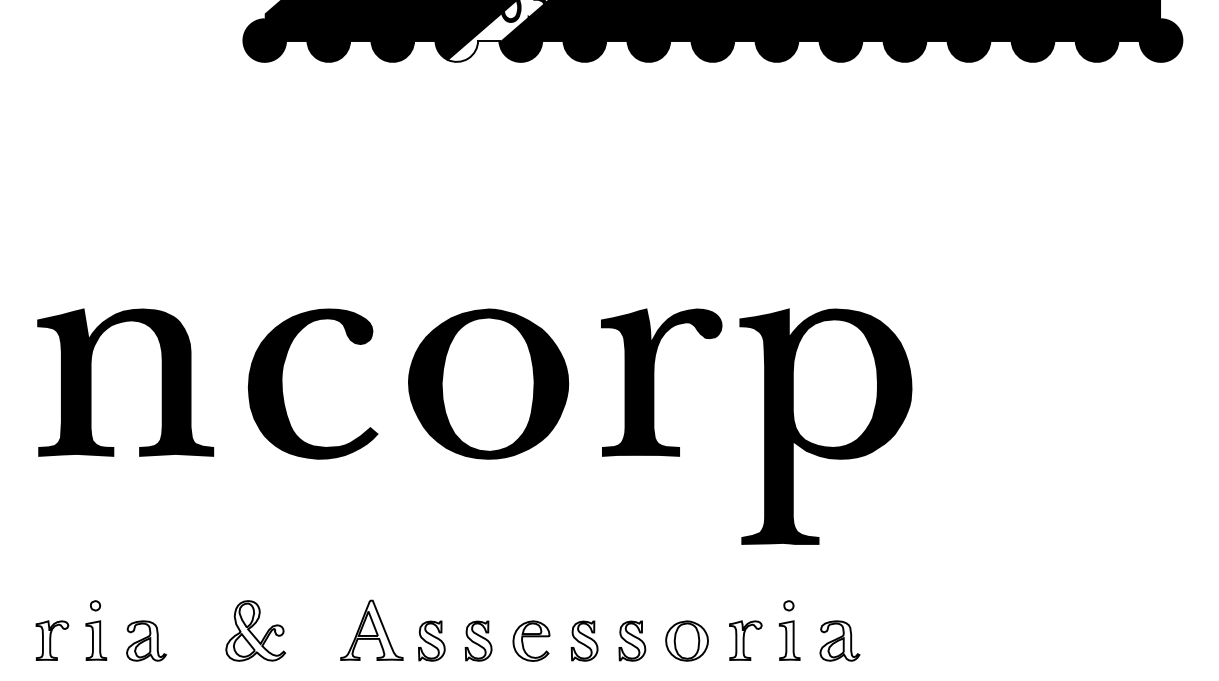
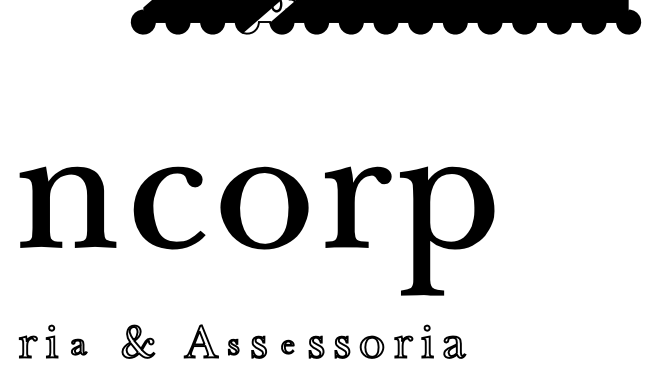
part: (145, 639) -> (78, 346), size x0.7
part: (431, 639) -> (233, 346), size x0.7
part: (531, 639) -> (287, 346), size x0.6

